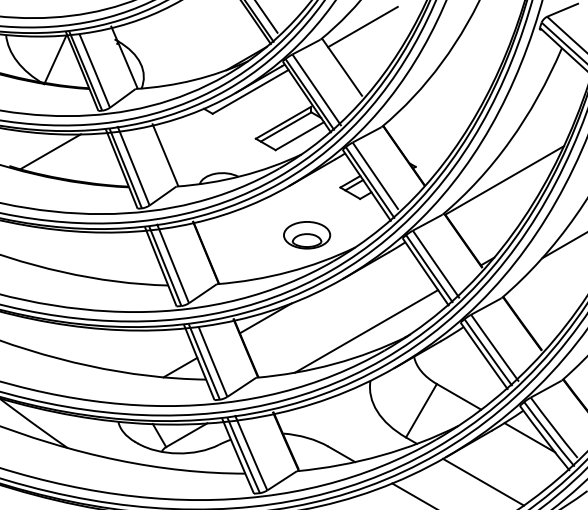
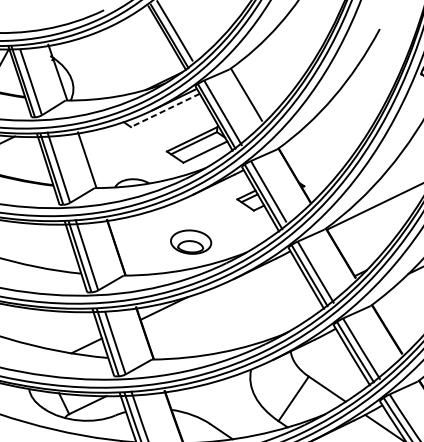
line: (362, 26) -> (266, 60), removed
line: (250, 91) -> (165, 110), solid -> dashed
part: (307, 235) -> (191, 242), moved
line: (366, 331) -> (250, 326), removed

